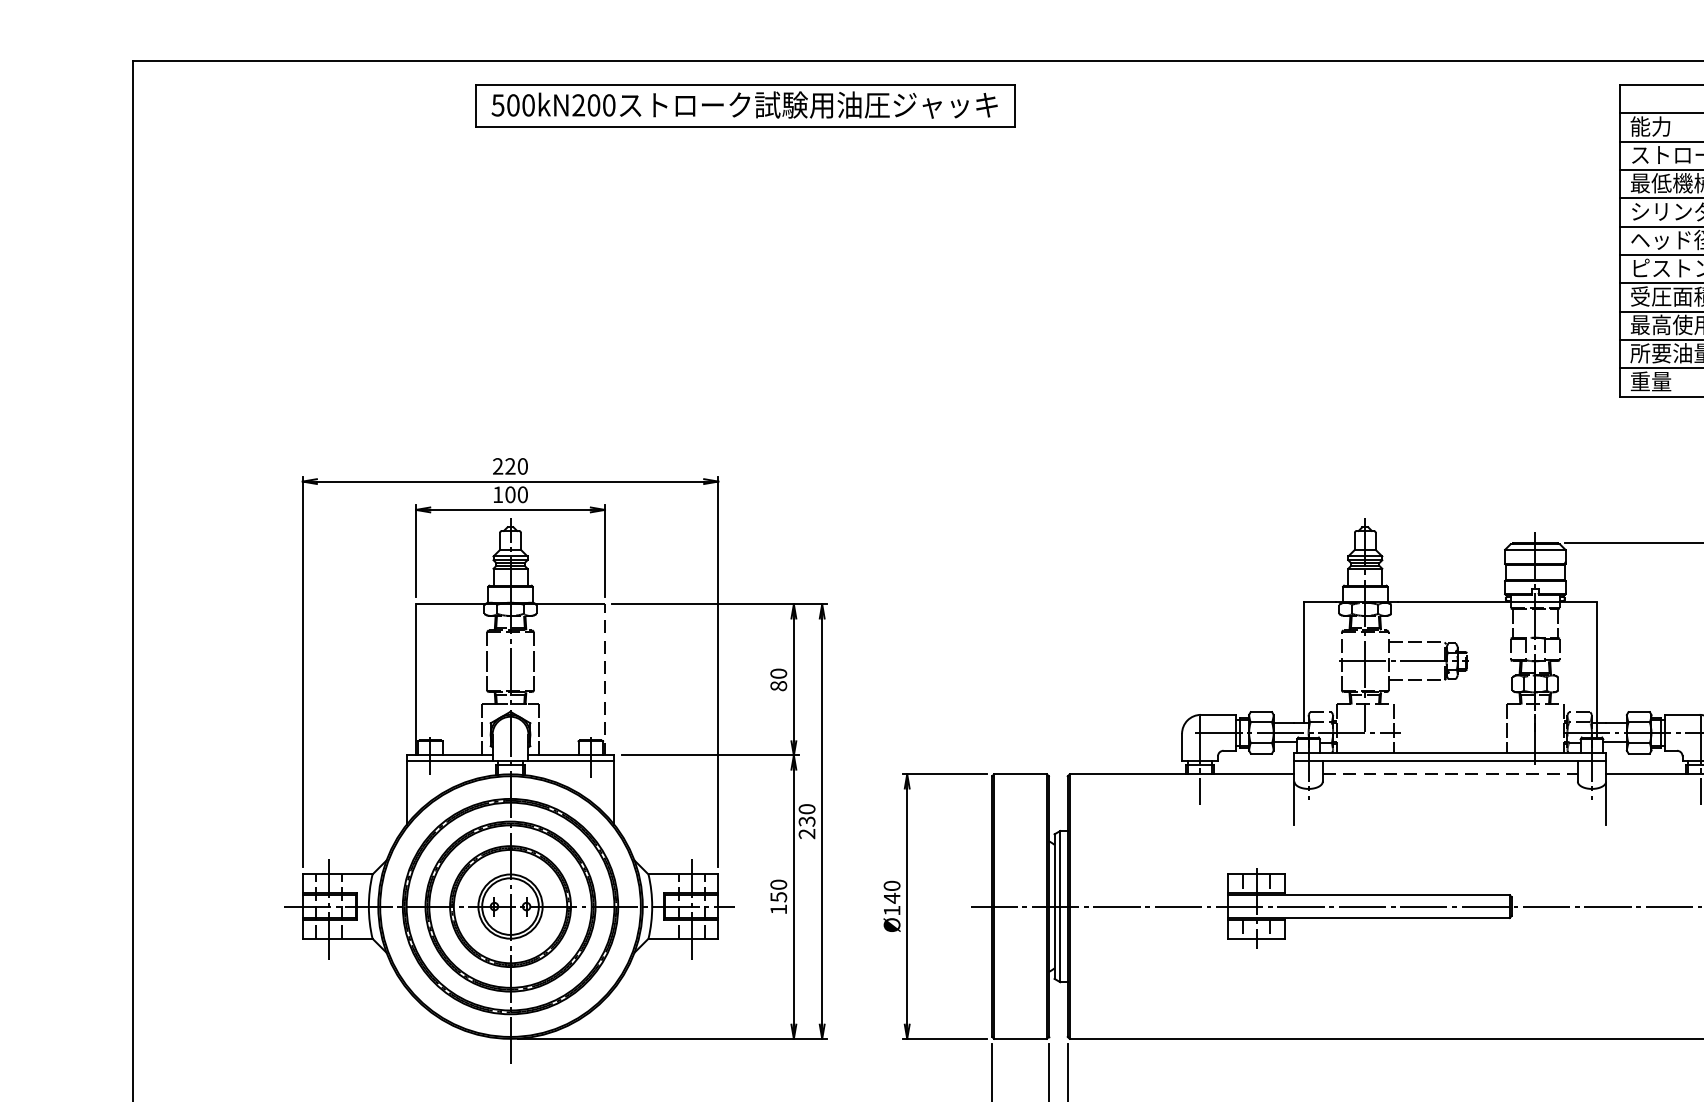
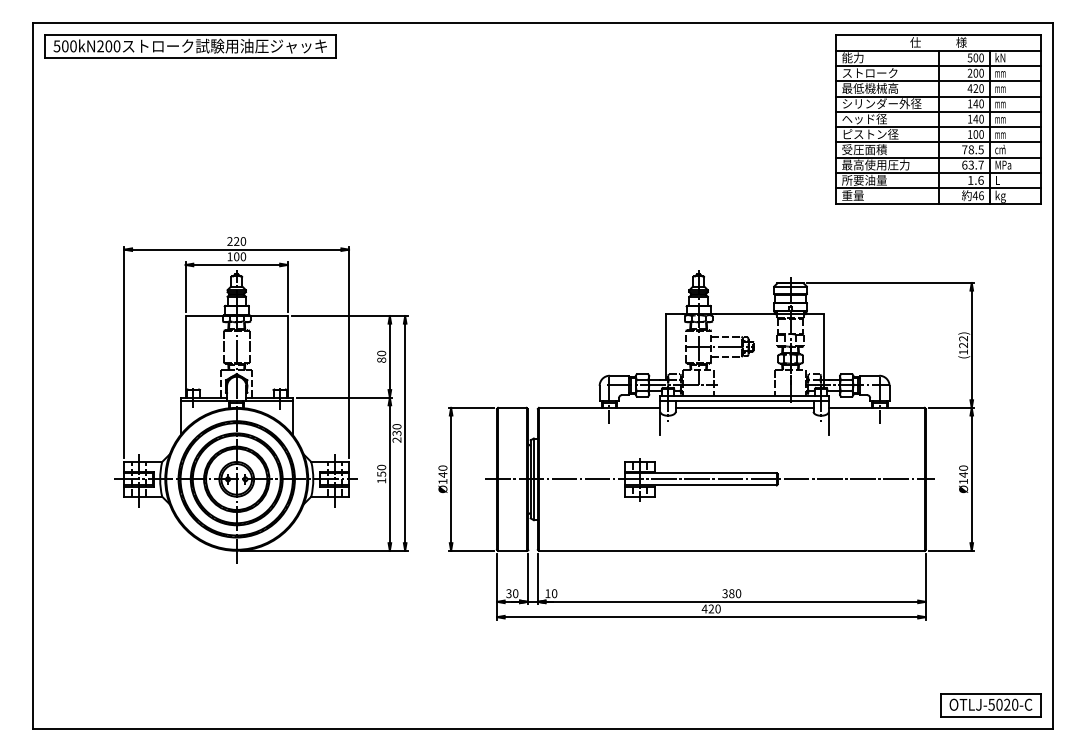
part: (745, 105) -> (190, 46), moved
line: (604, 679) -> (287, 356), dashed -> solid
line: (1450, 773) -> (744, 407), dashed -> solid

